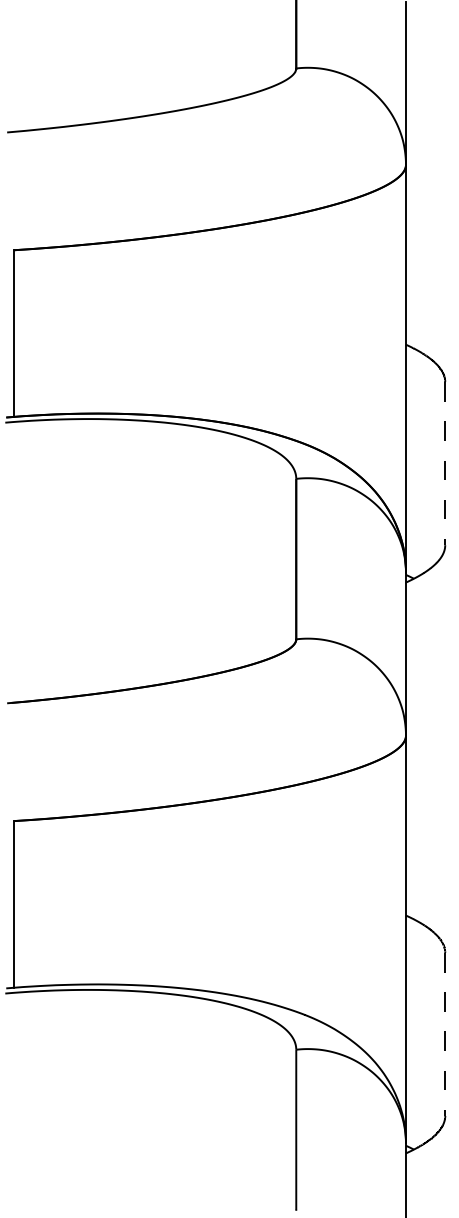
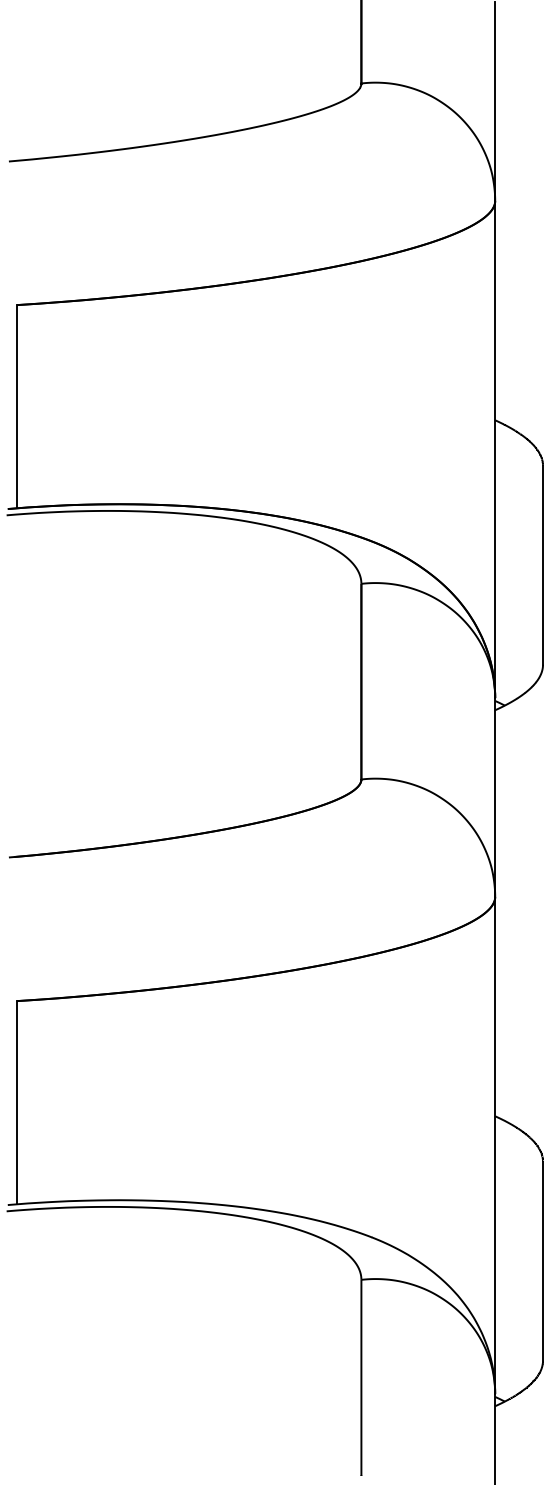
line: (445, 463) -> (543, 565), dashed -> solid
line: (445, 1034) -> (543, 1261), dashed -> solid

